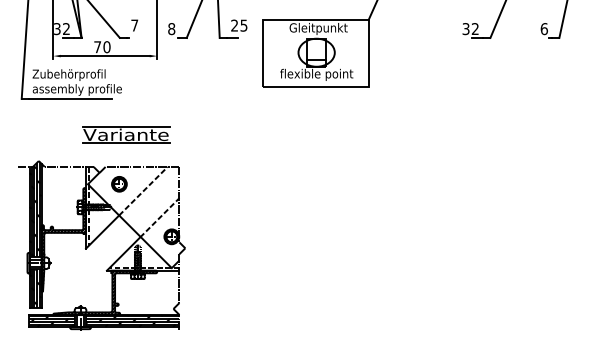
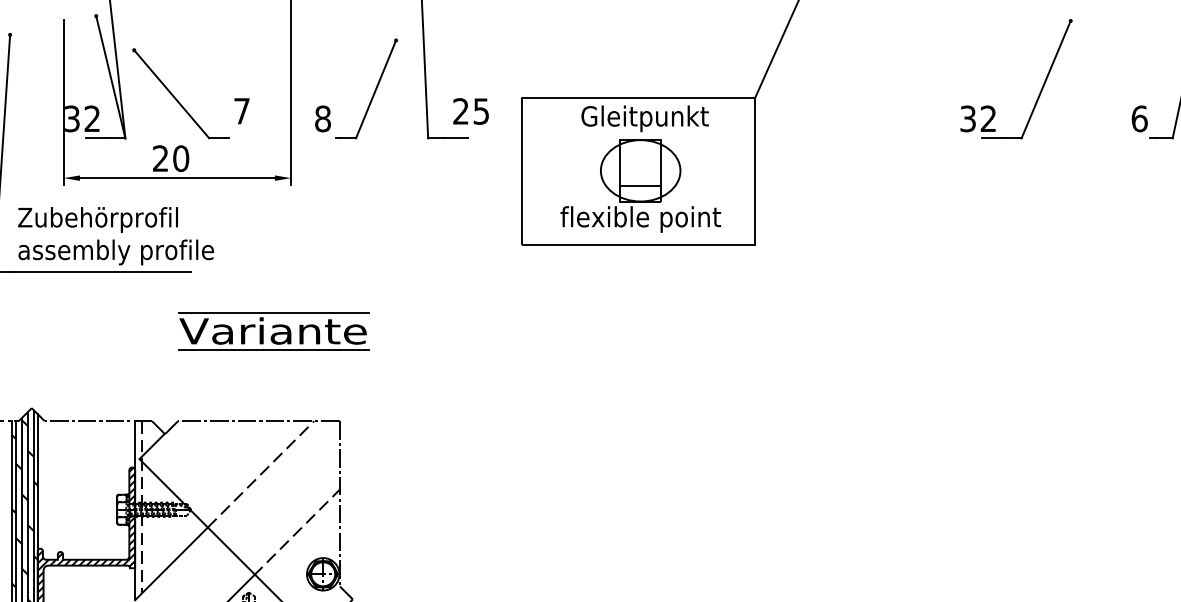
text: (97, 47) -> (160, 159), 70 -> 20
part: (126, 134) -> (274, 330), moved
part: (119, 184) -> (208, 459), removed

